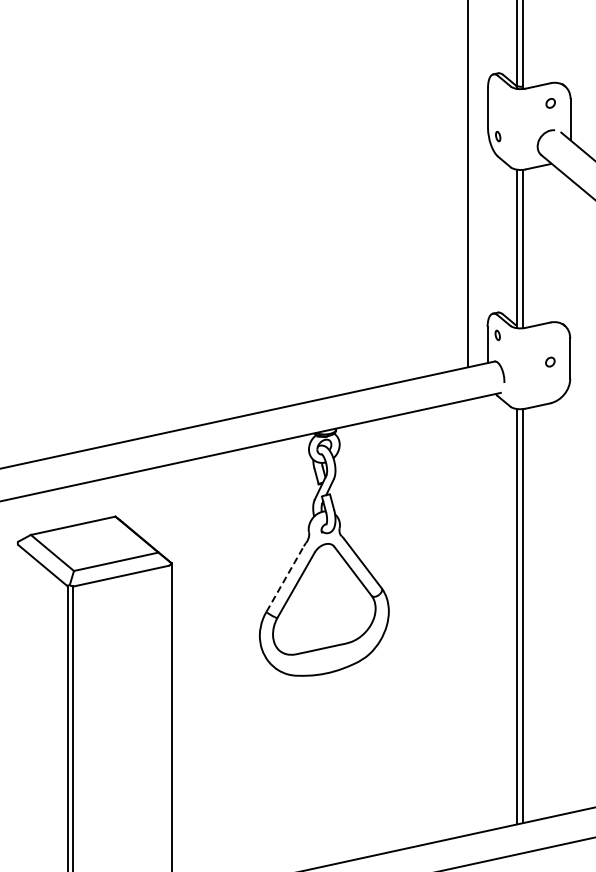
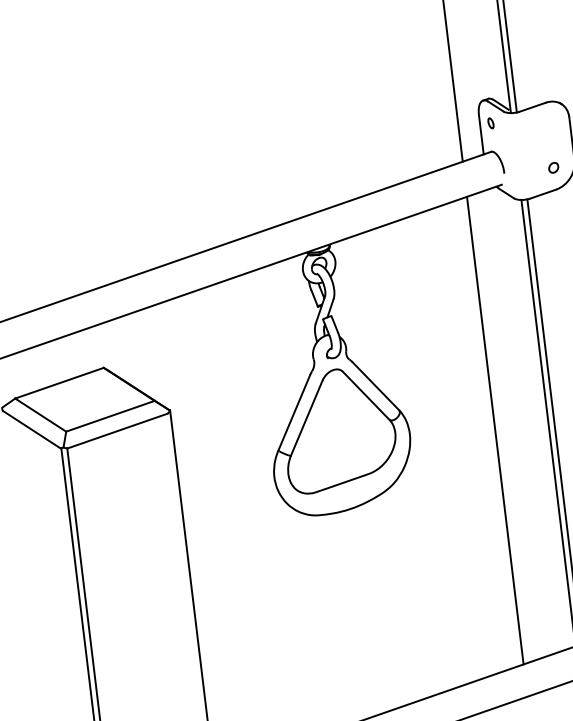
part: (550, 361) -> (553, 167), moved
line: (285, 579) -> (294, 413), dashed -> solid
line: (467, 617) -> (495, 430), added

